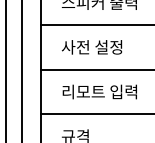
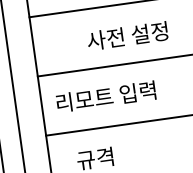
text: (91, 47) -> (126, 36), moved
text: (99, 91) -> (105, 96), moved

